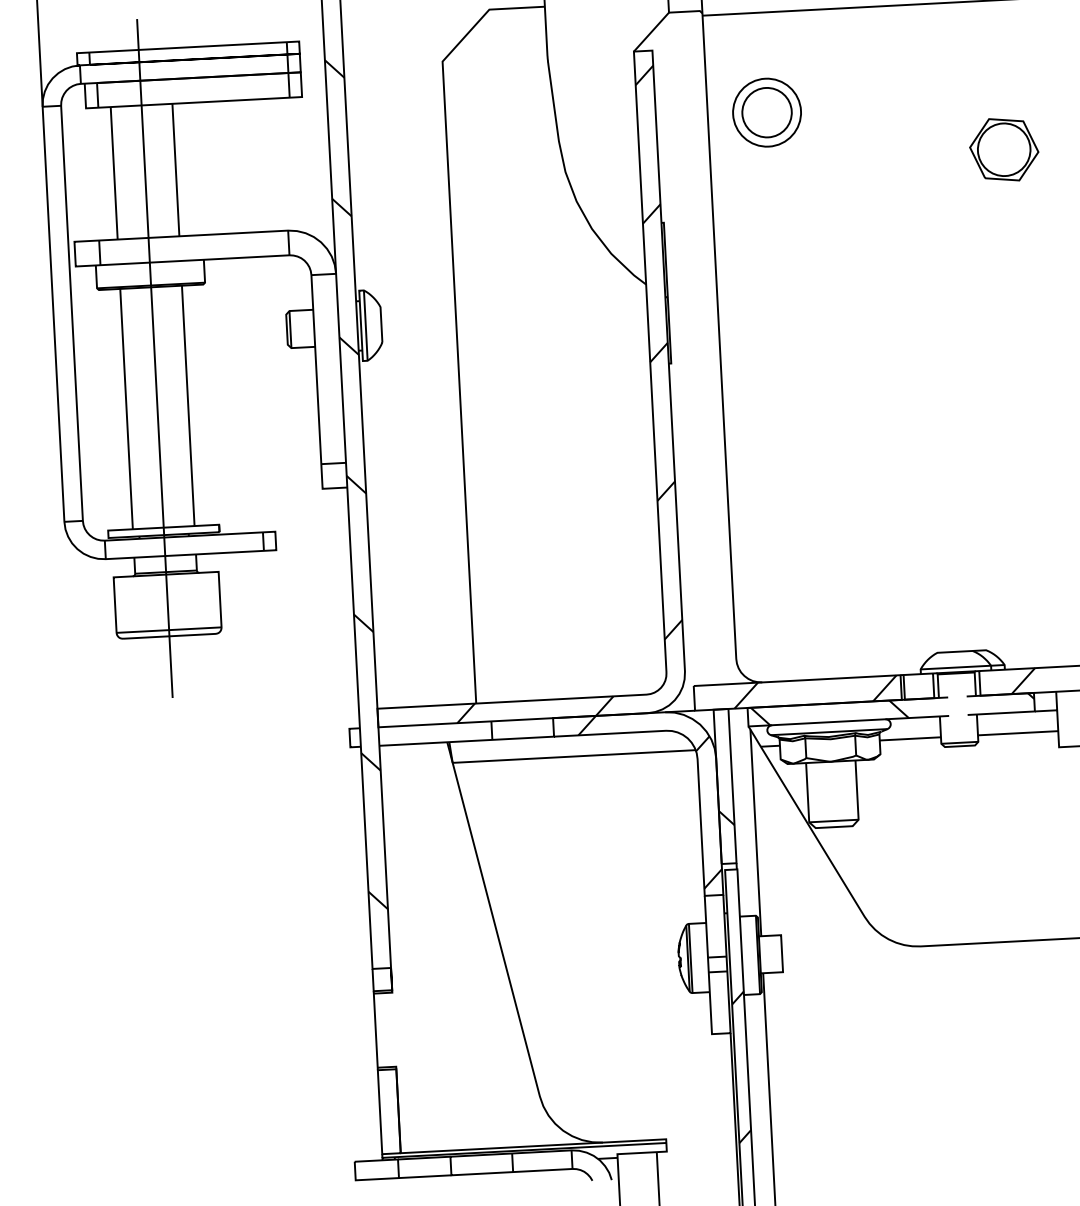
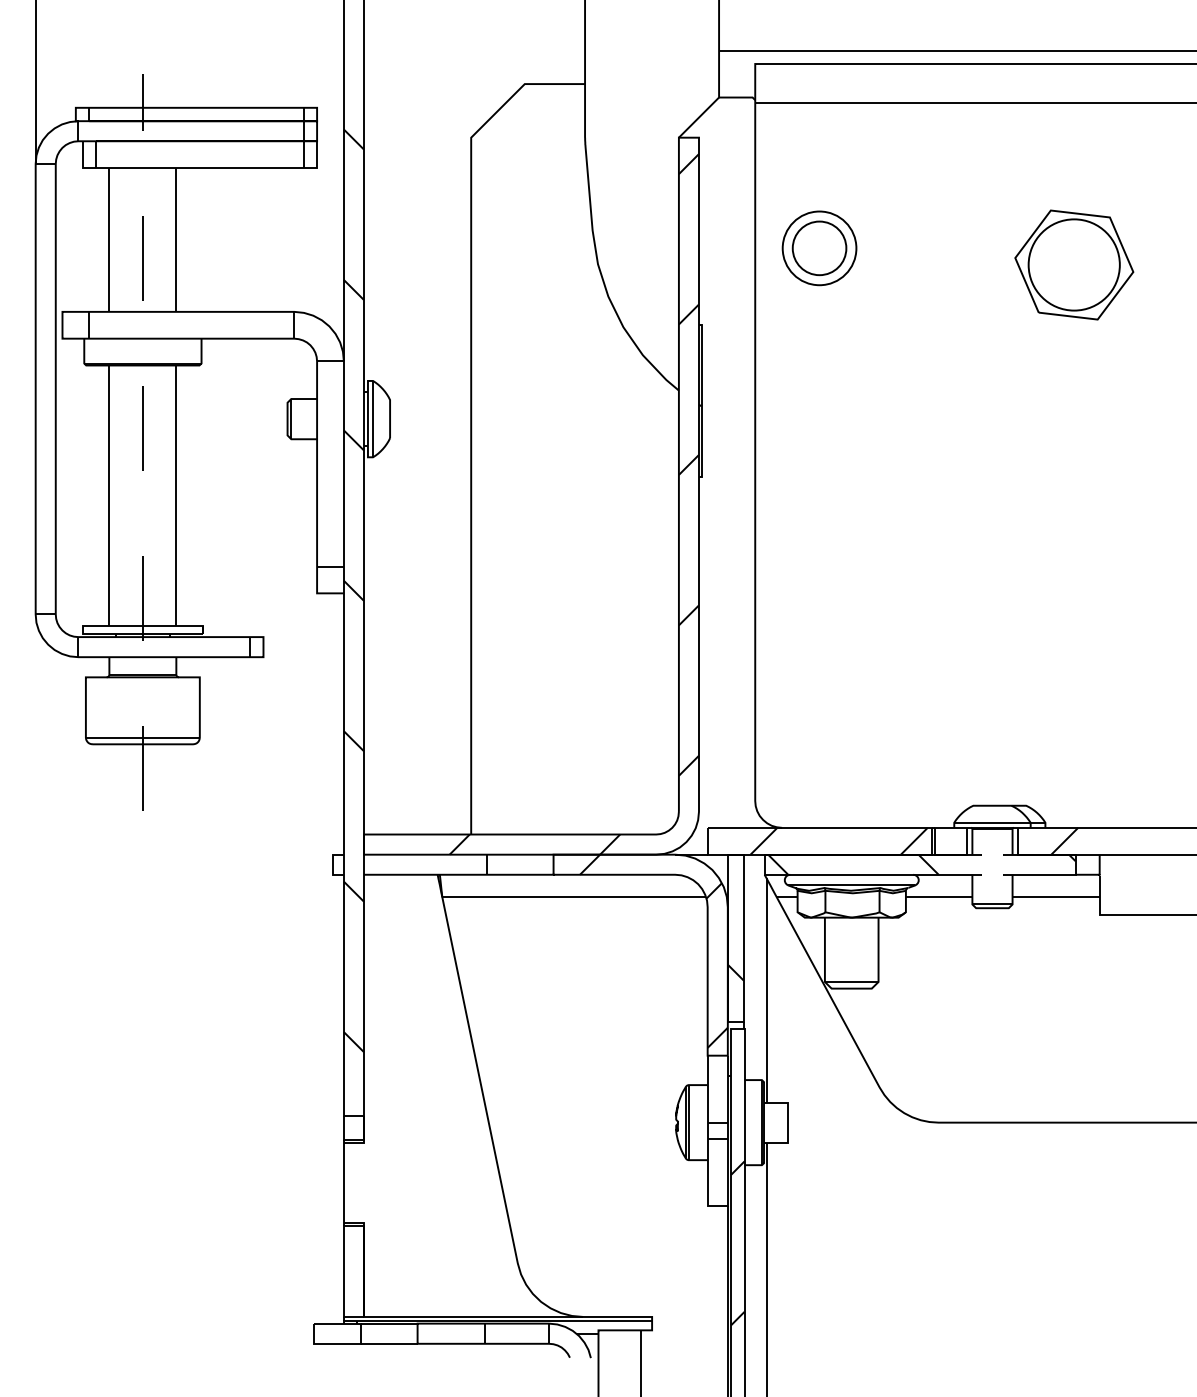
part: (767, 112) -> (819, 248), moved
part: (1003, 149) -> (1073, 264), size x1.6
line: (154, 358) -> (142, 442), solid -> dashed

